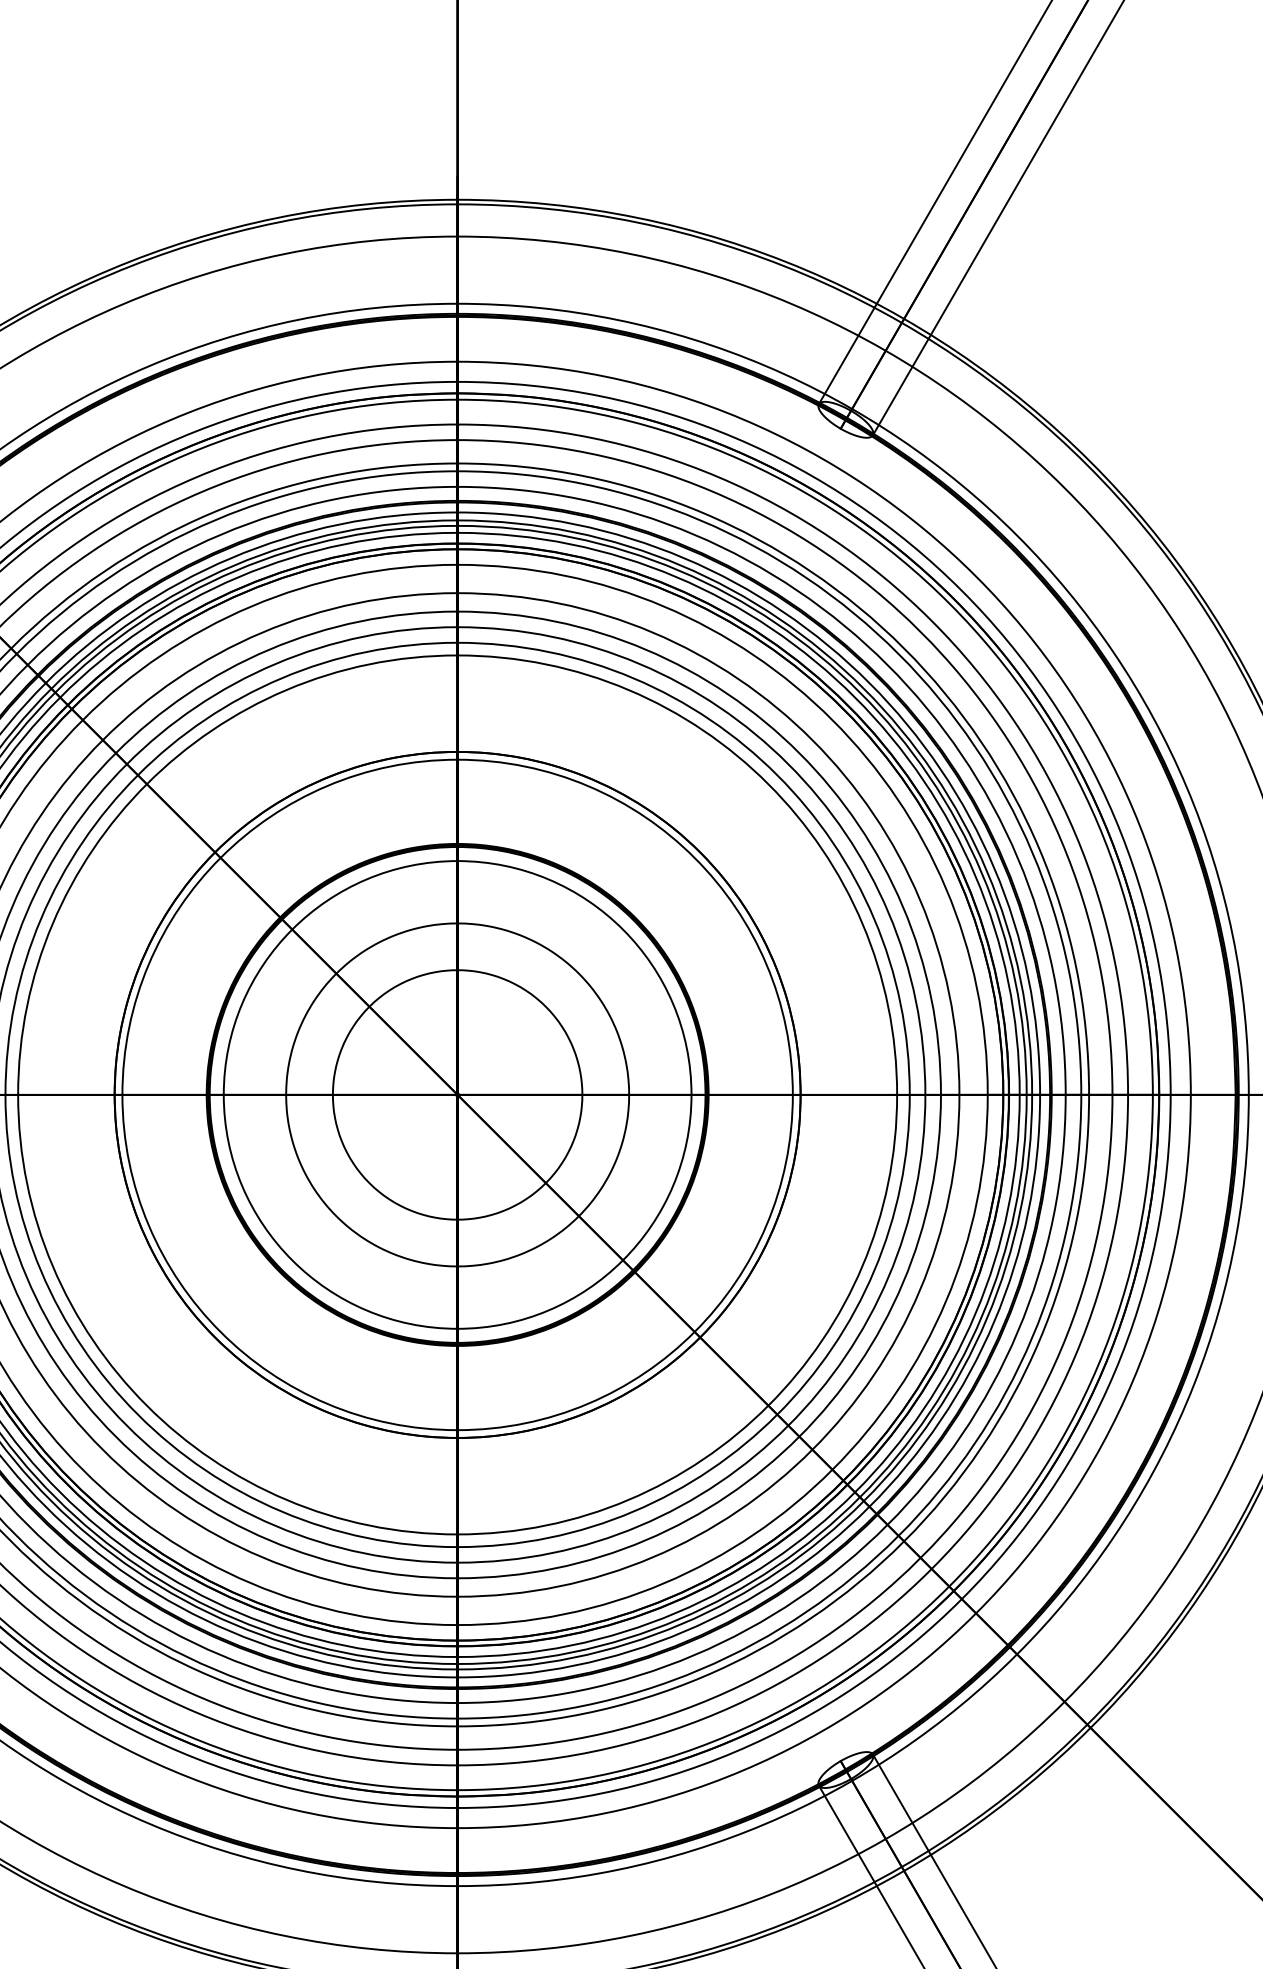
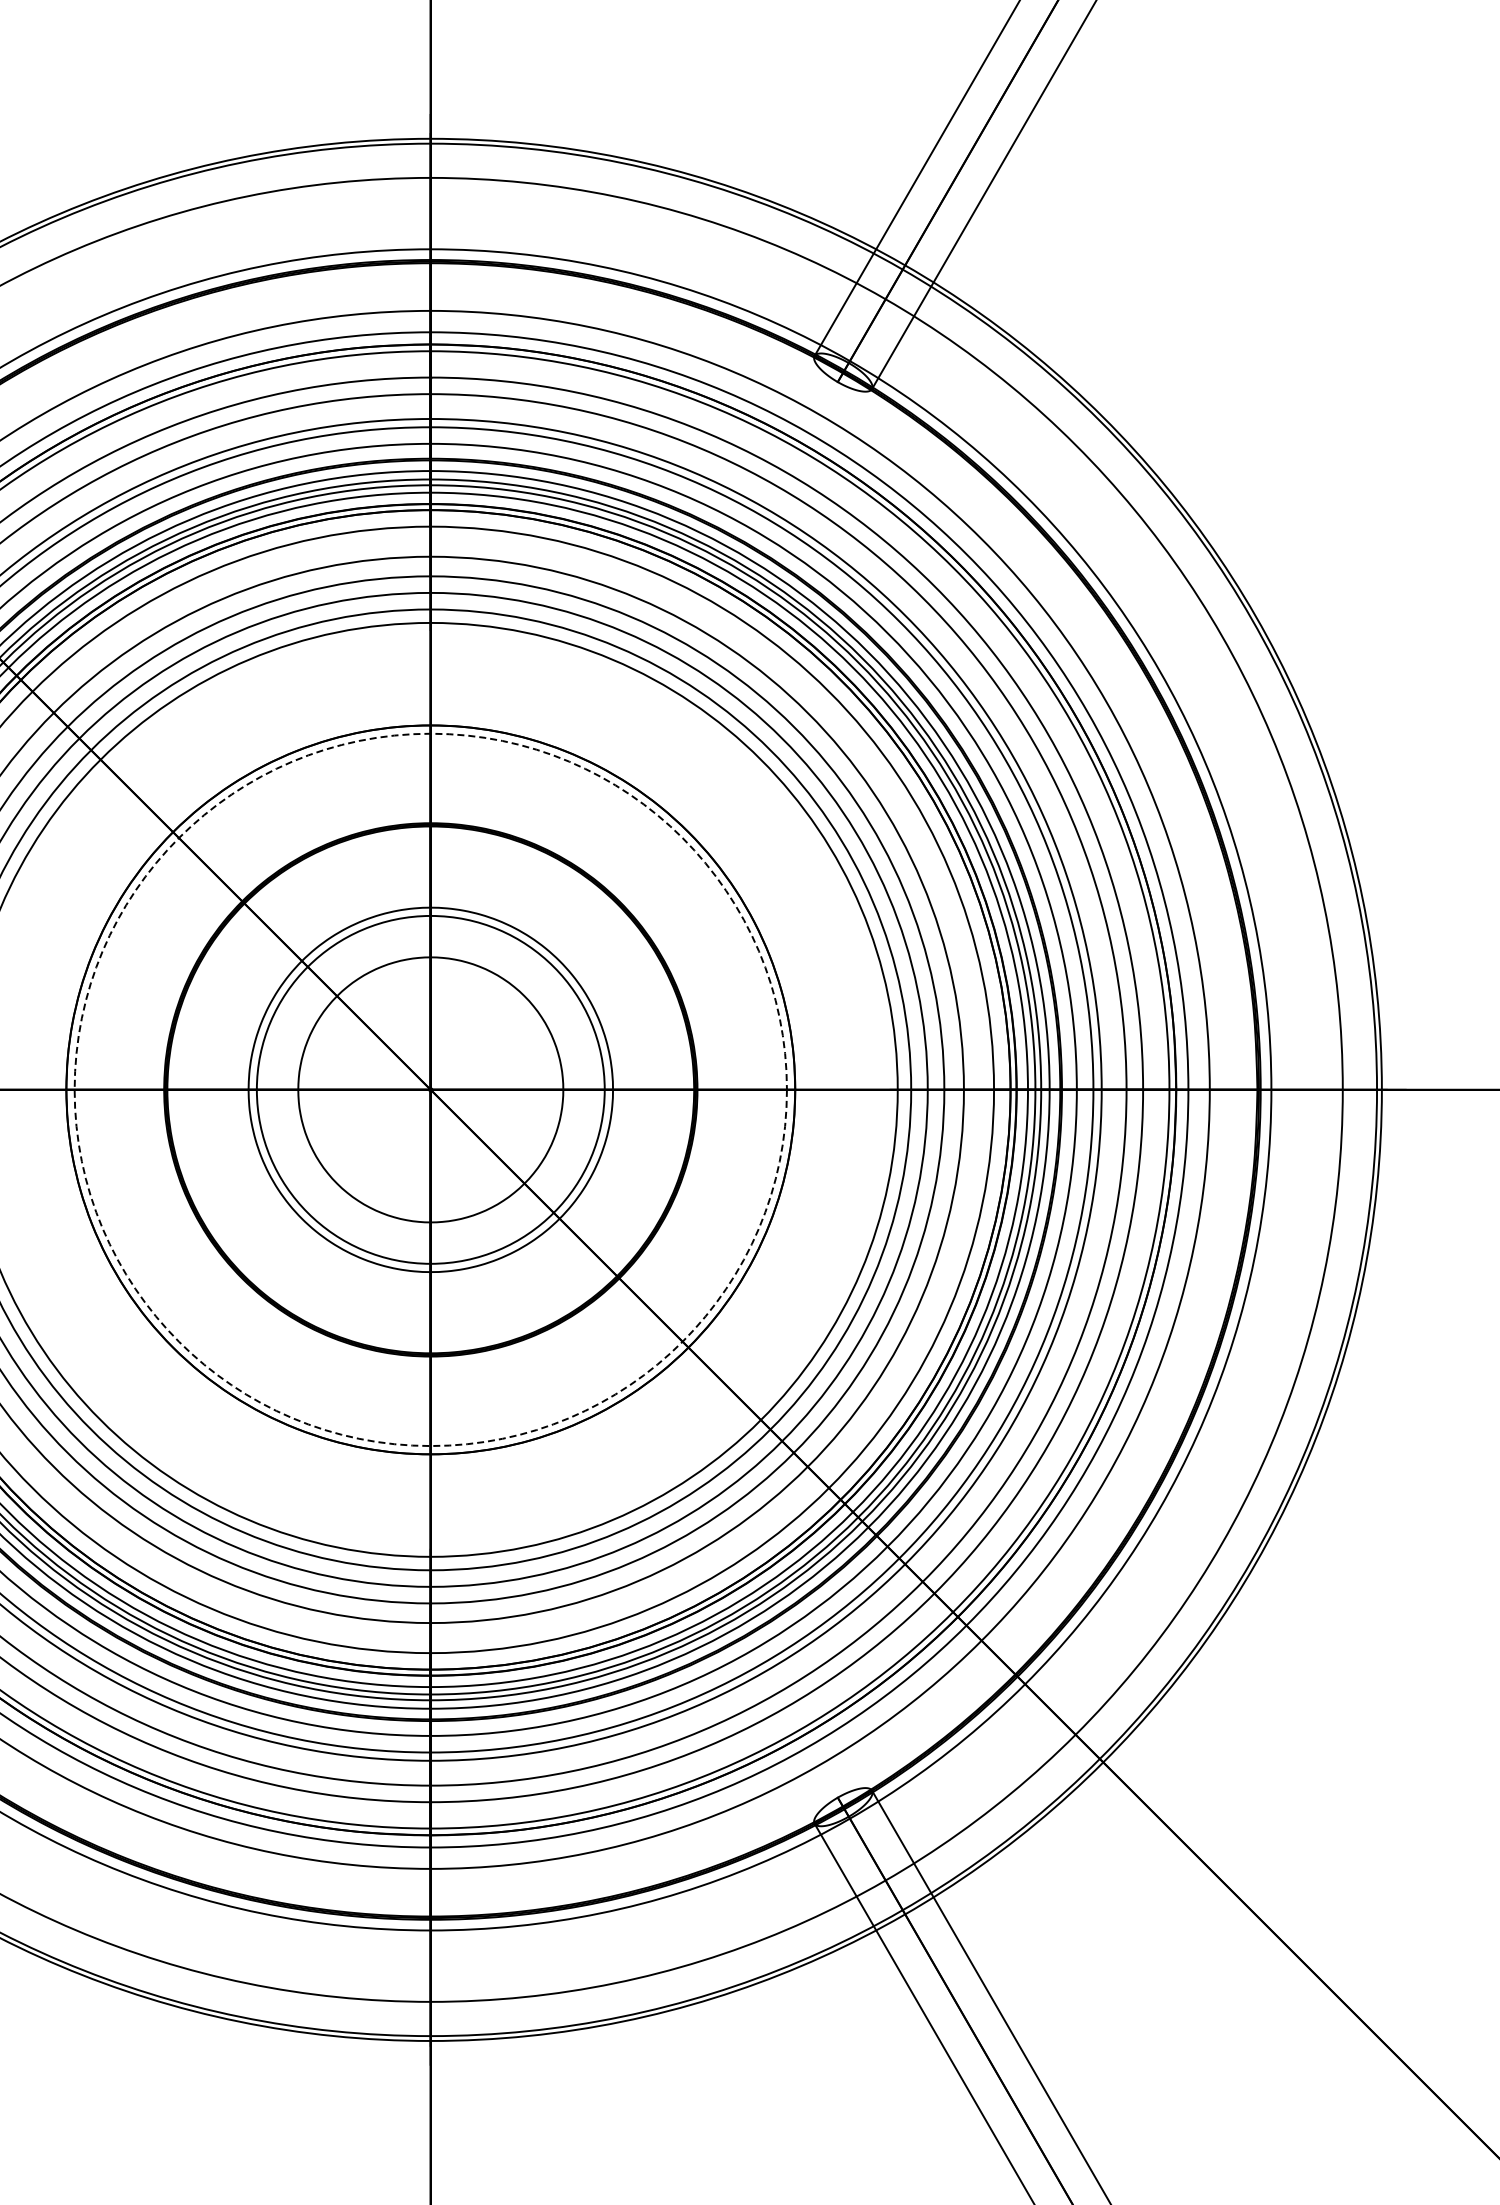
circle: (457, 1094) -> (430, 1089), size x0.7
circle: (457, 1094) -> (430, 1089), solid -> dashed

